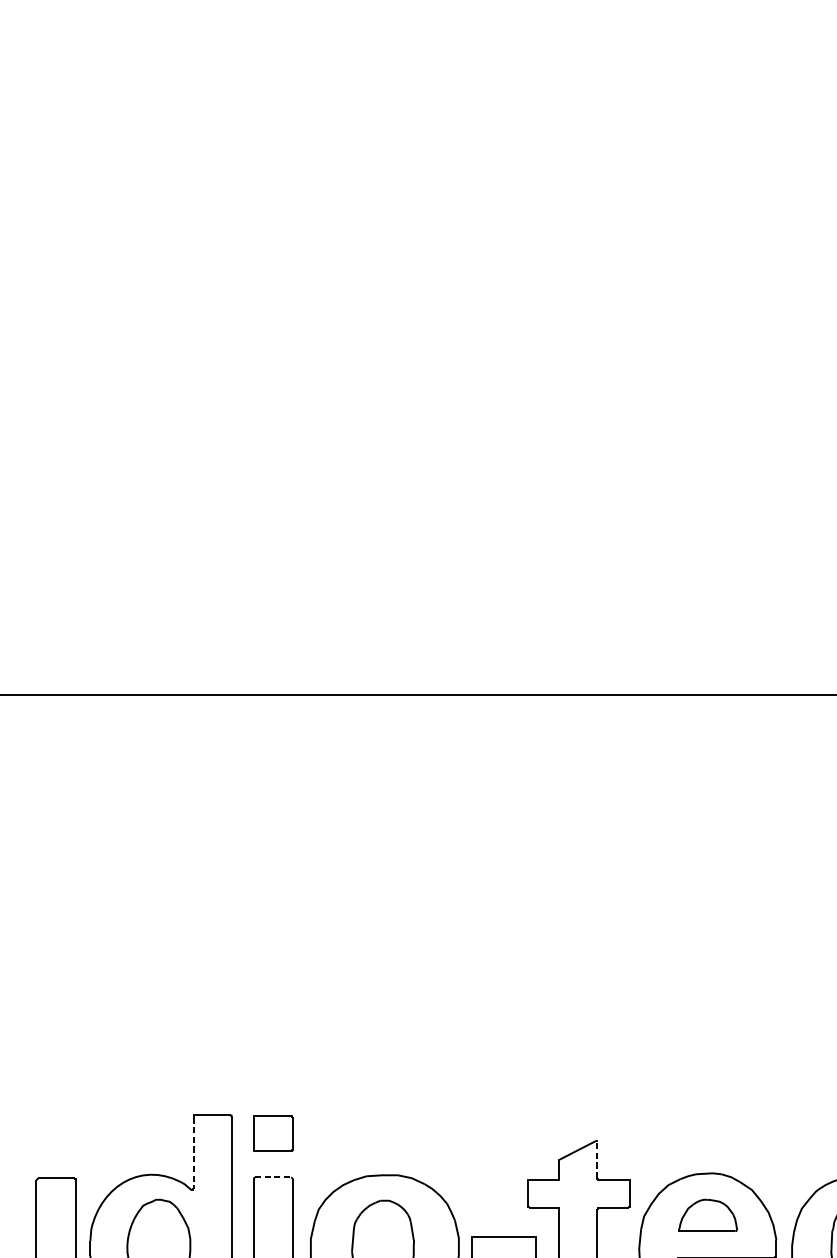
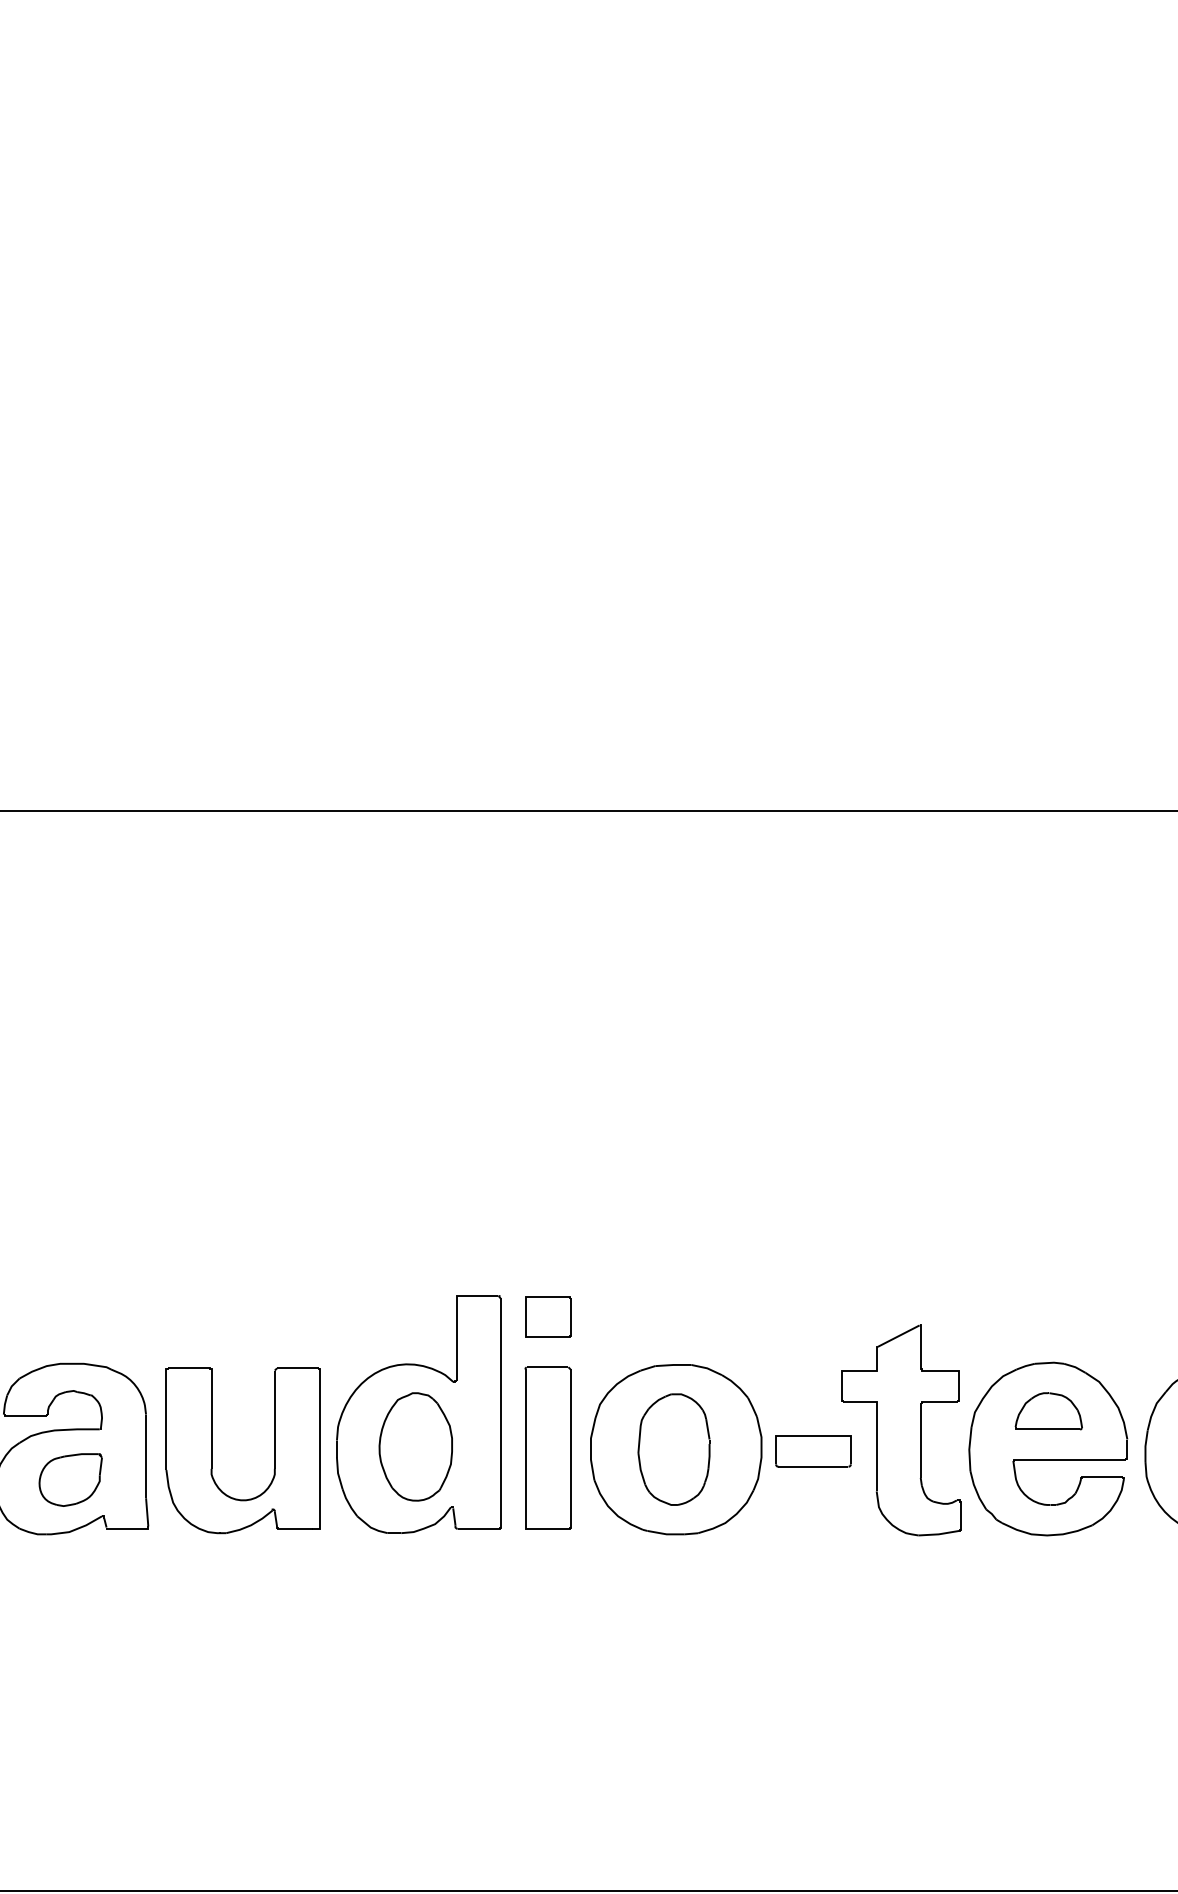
line: (194, 1154) -> (456, 1340), dashed -> solid
line: (596, 1160) -> (920, 1347), dashed -> solid
line: (273, 1177) -> (547, 1367), dashed -> solid

